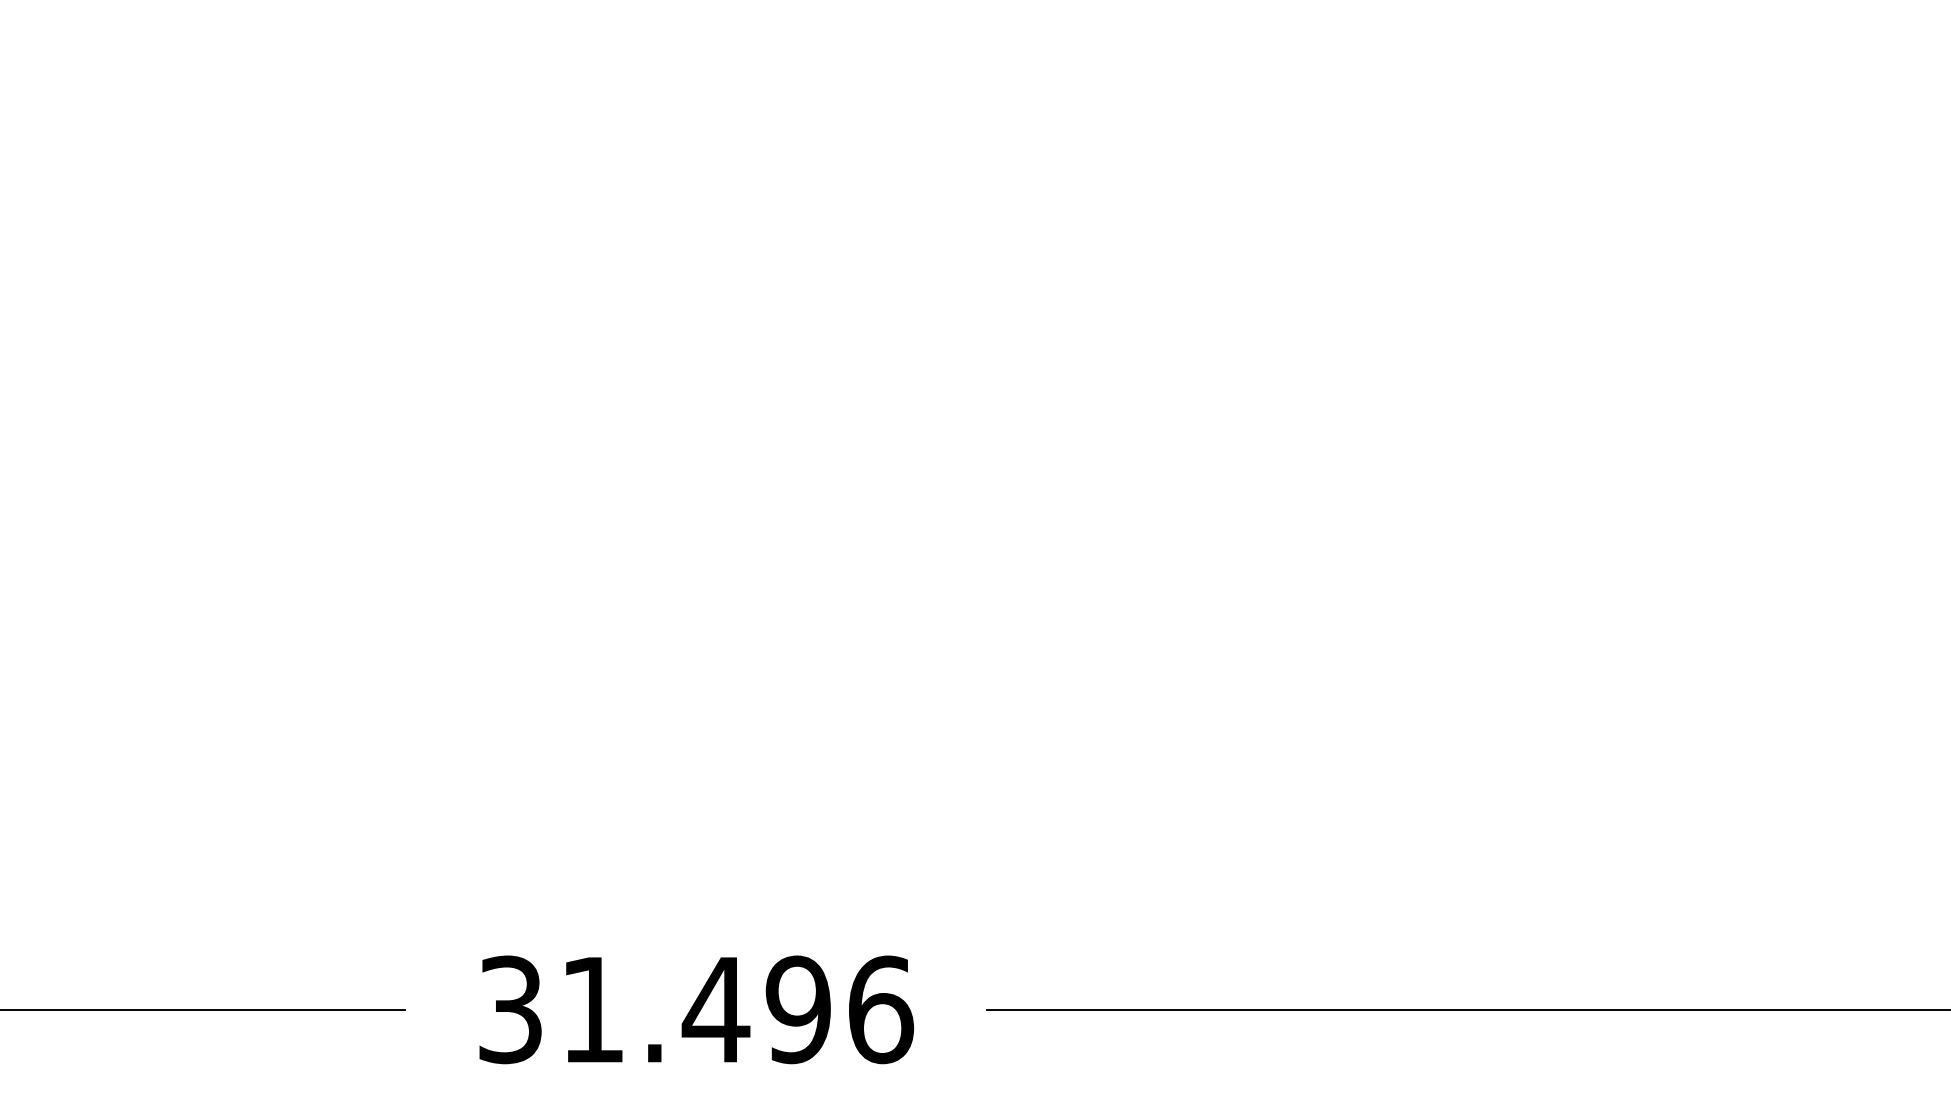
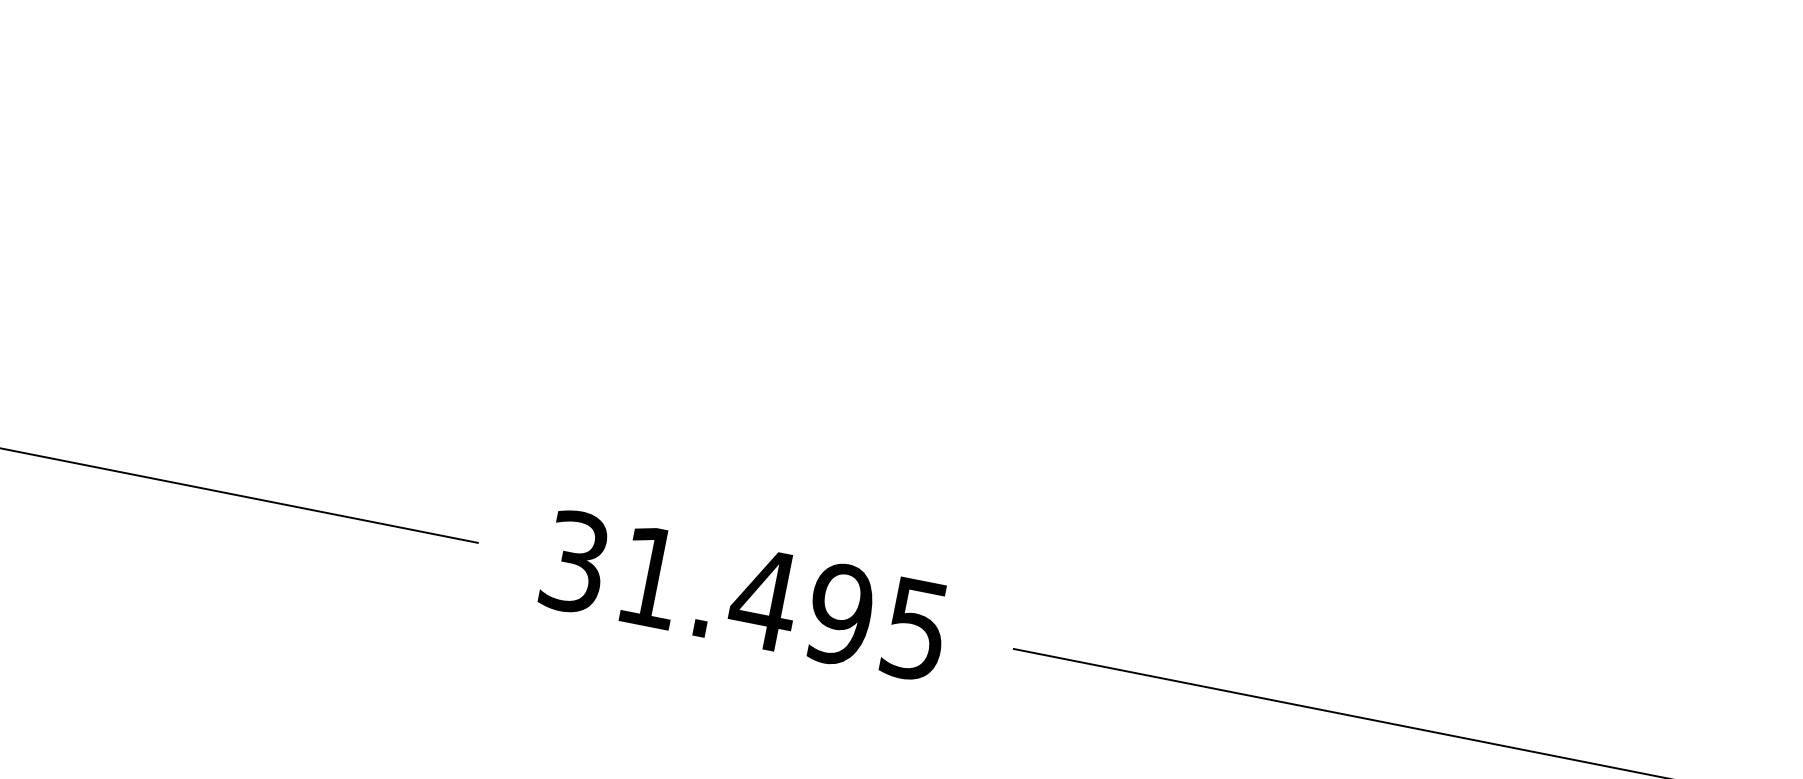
text: (881, 1009) -> (916, 629), 31.496 -> 31.495

